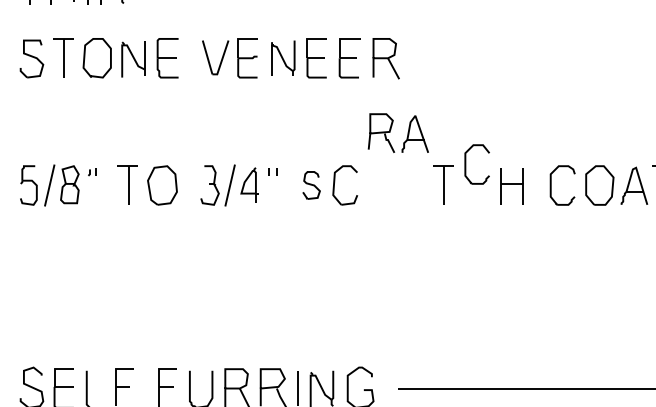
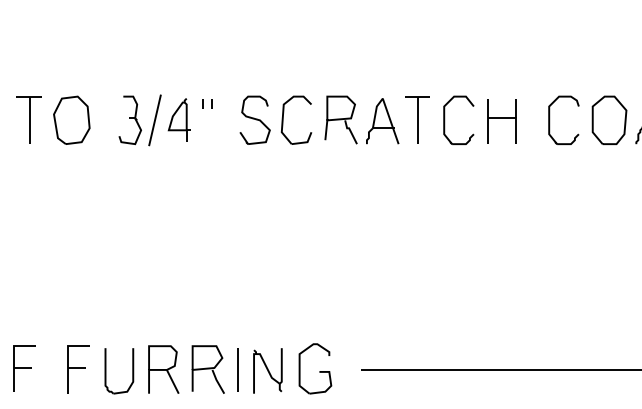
part: (391, 129) -> (353, 115), moved
part: (466, 164) -> (445, 120), moved
part: (311, 185) -> (255, 120), size x1.43

